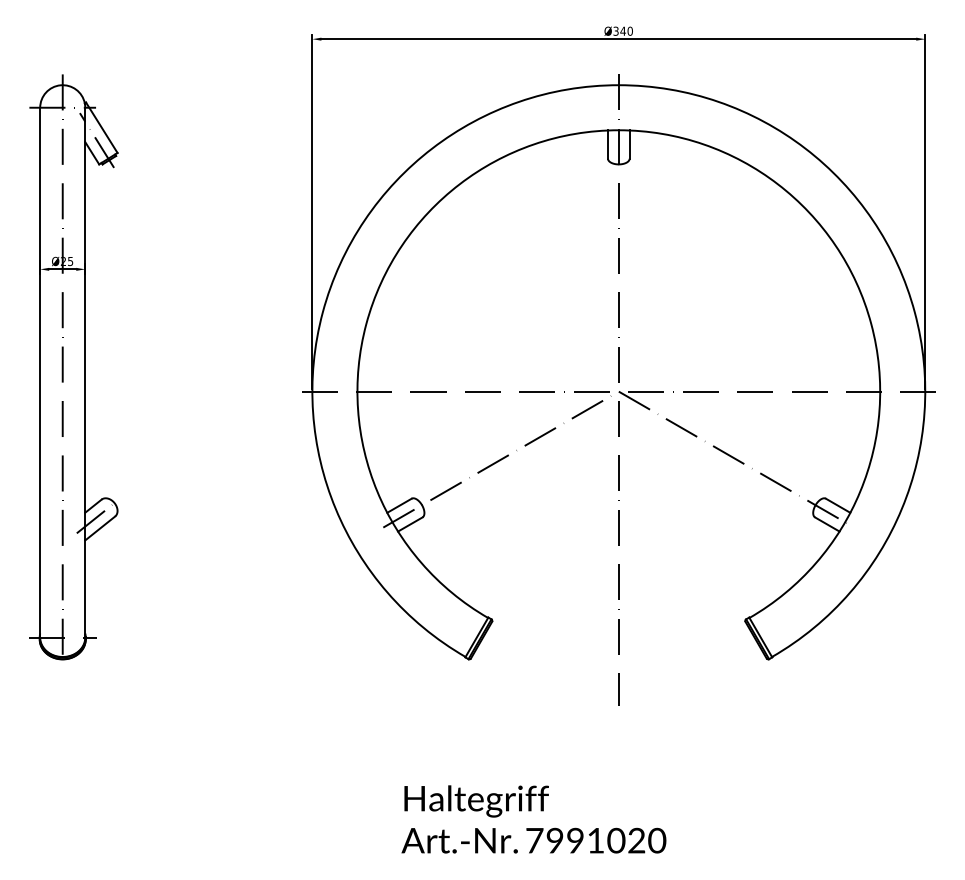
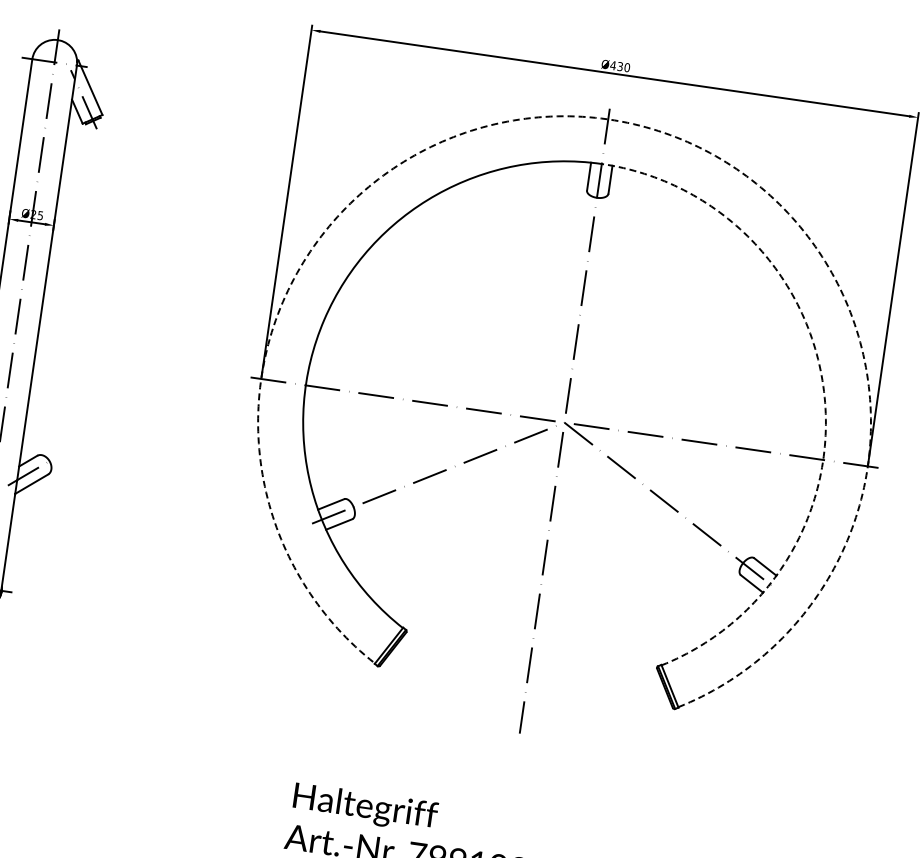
text: (619, 30) -> (616, 65), Ø340 -> Ø430
arc: (618, 85) -> (607, 119), solid -> dashed
arc: (871, 323) -> (824, 391), solid -> dashed

